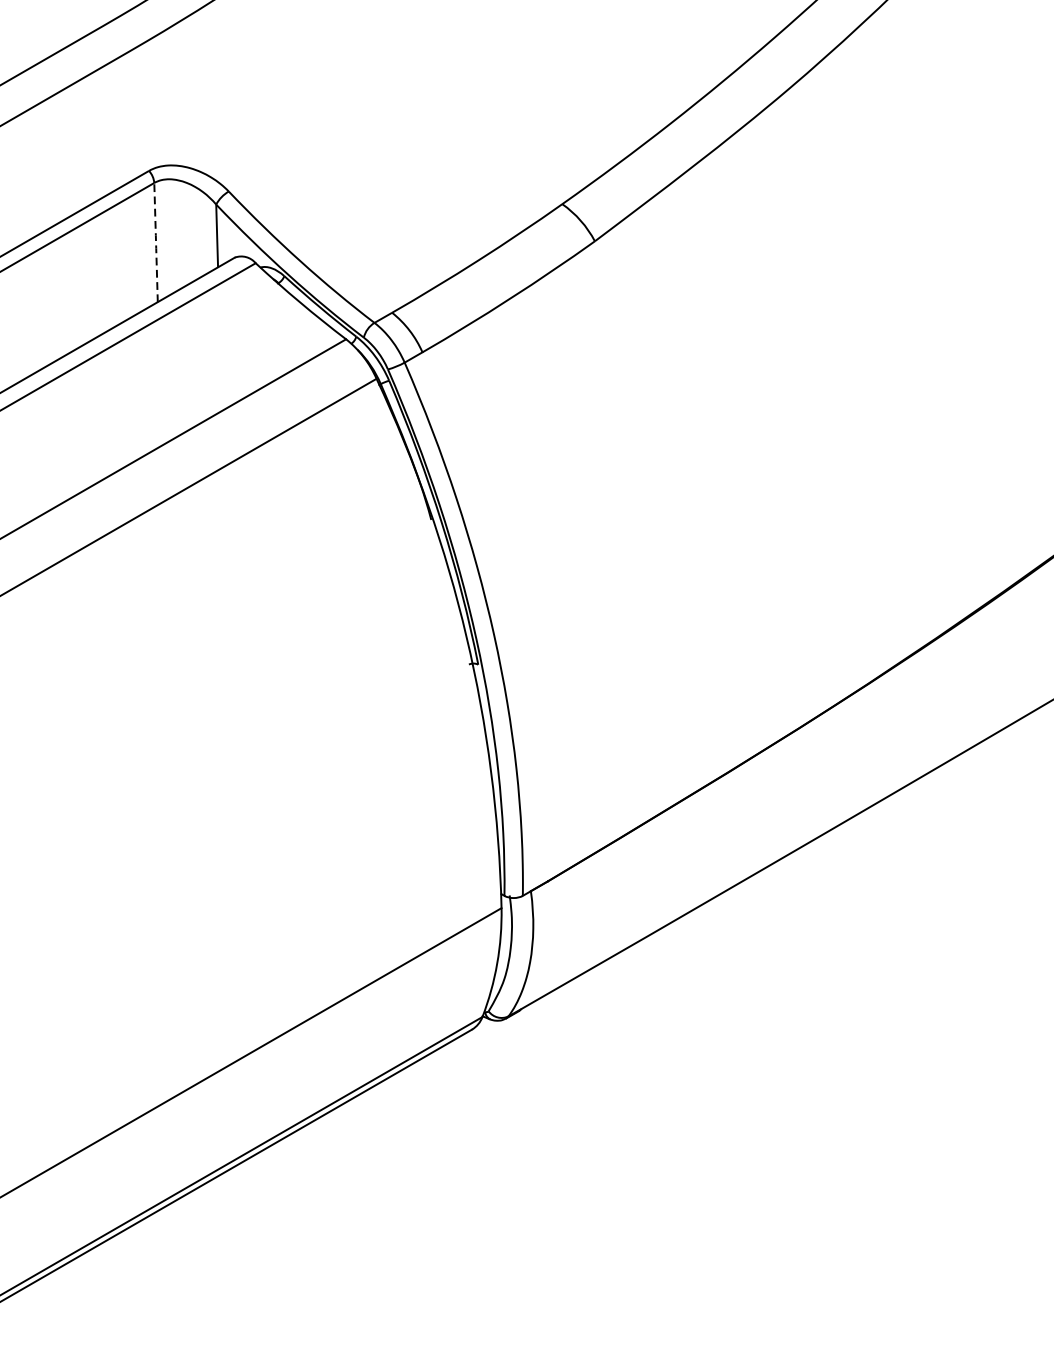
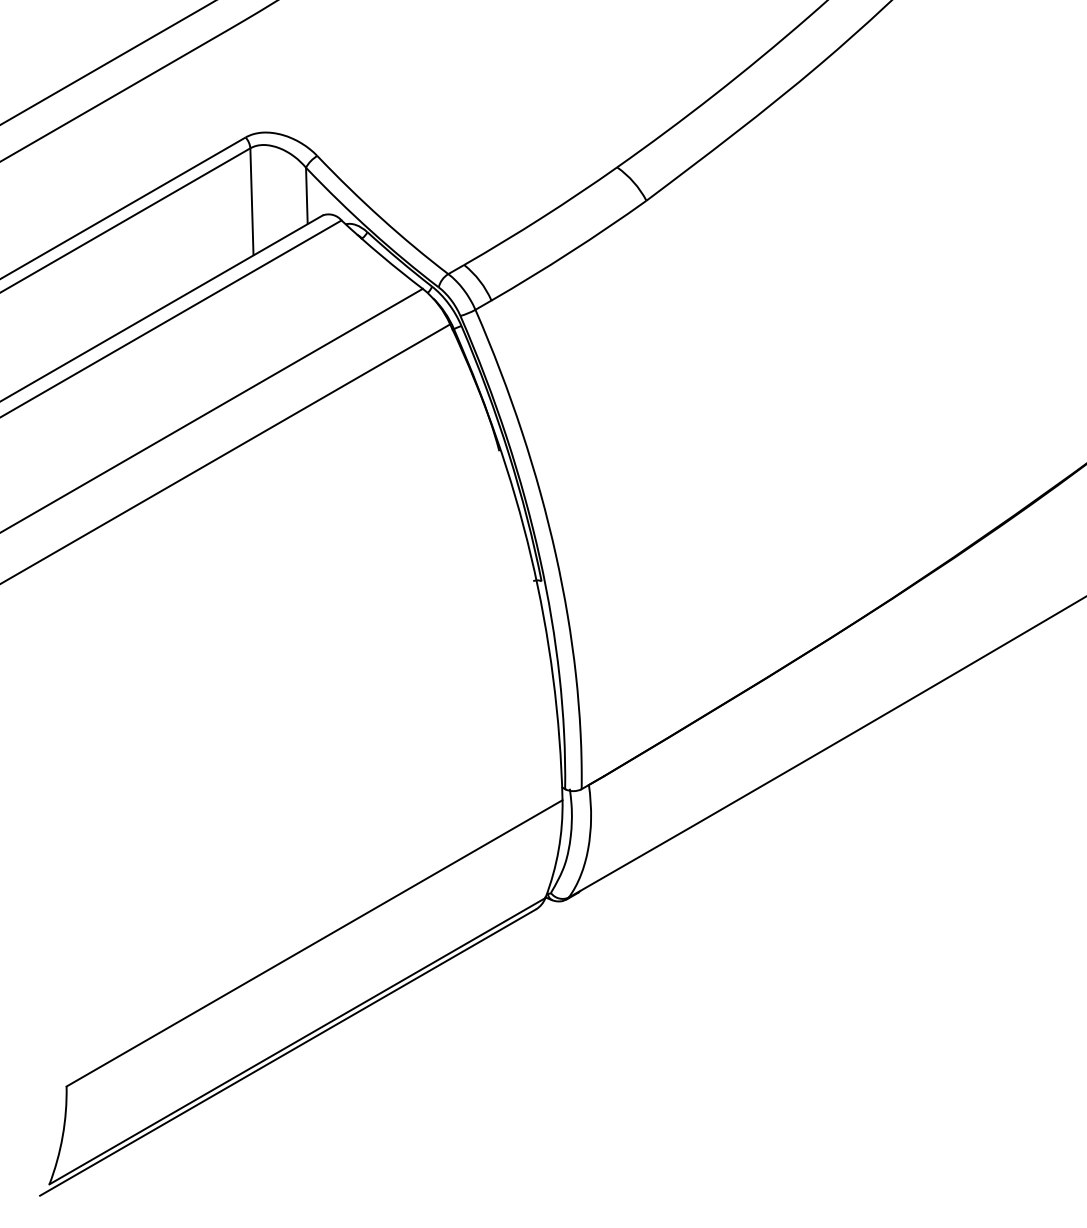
line: (155, 242) -> (251, 201), dashed -> solid

